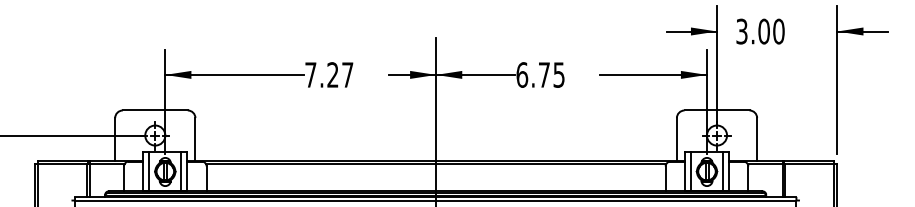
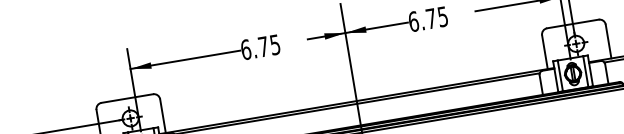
text: (329, 74) -> (260, 46), 7.27 -> 6.75

